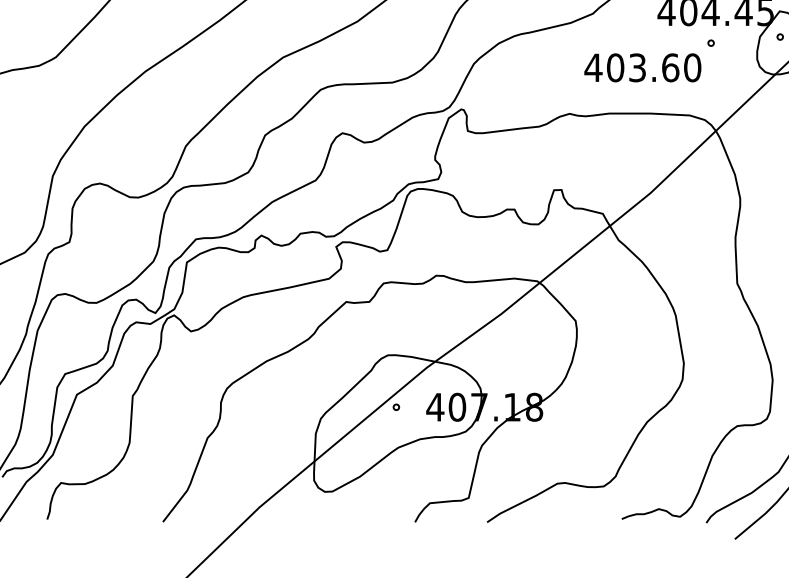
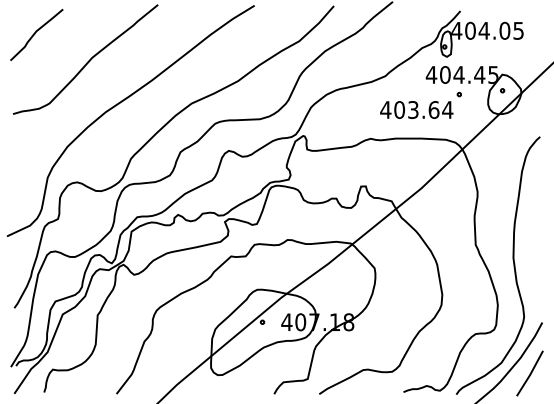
text: (692, 67) -> (447, 109), 403.60 -> 403.64

